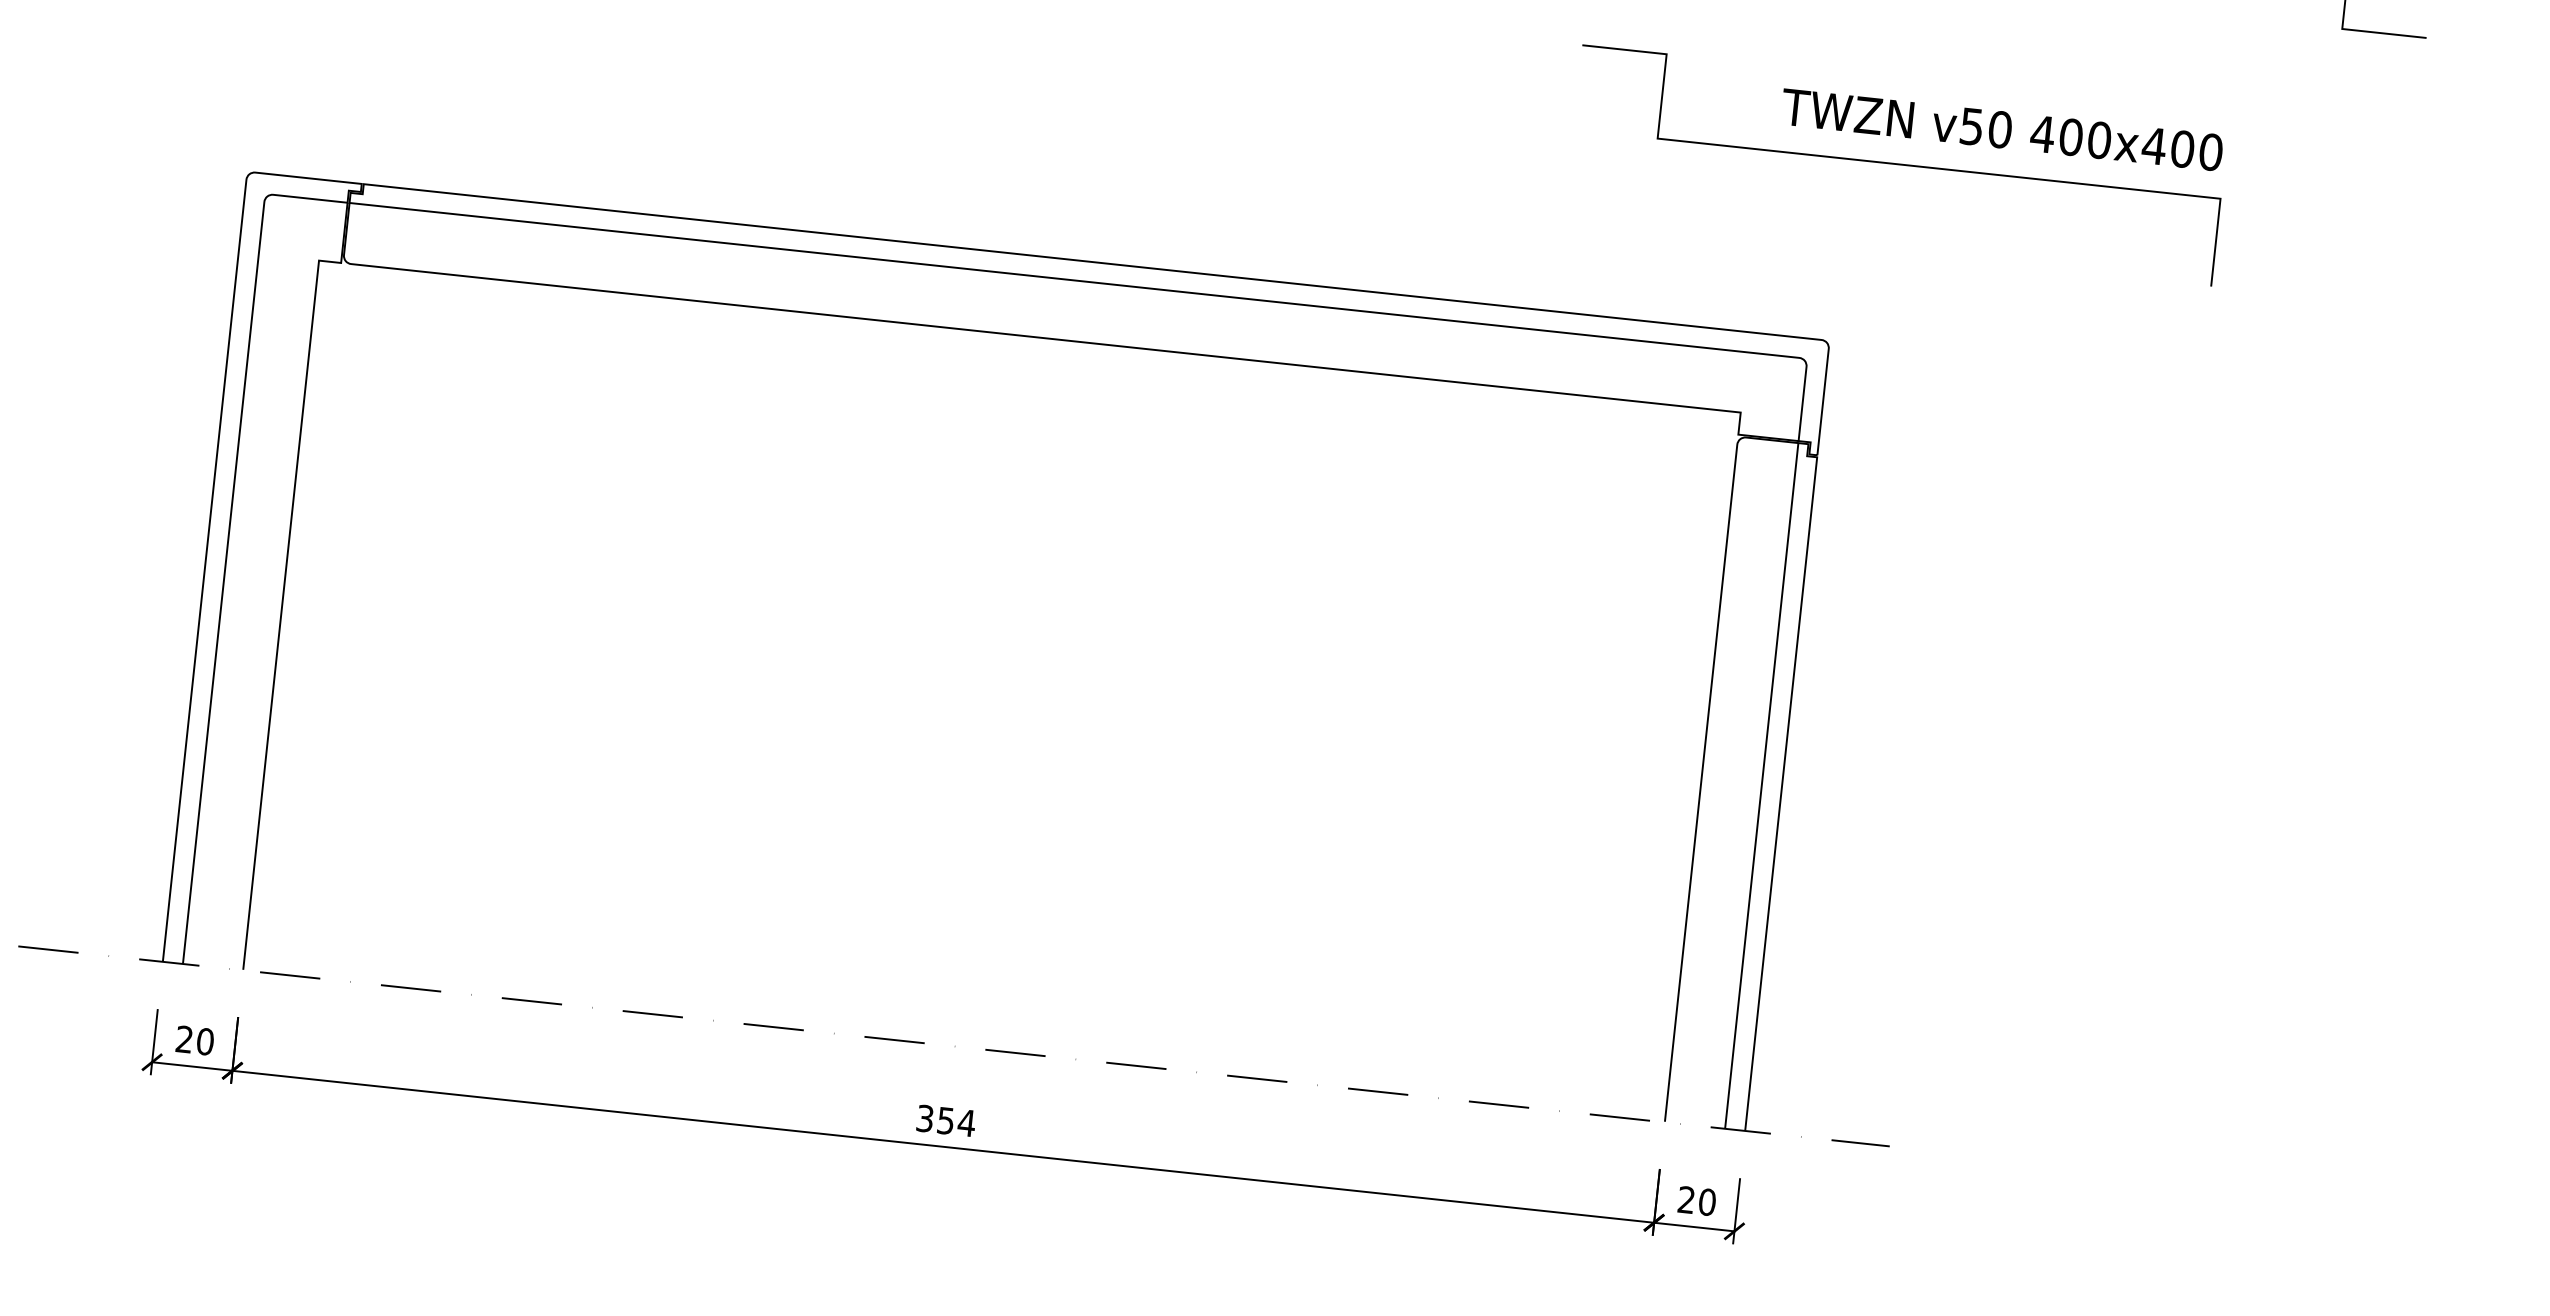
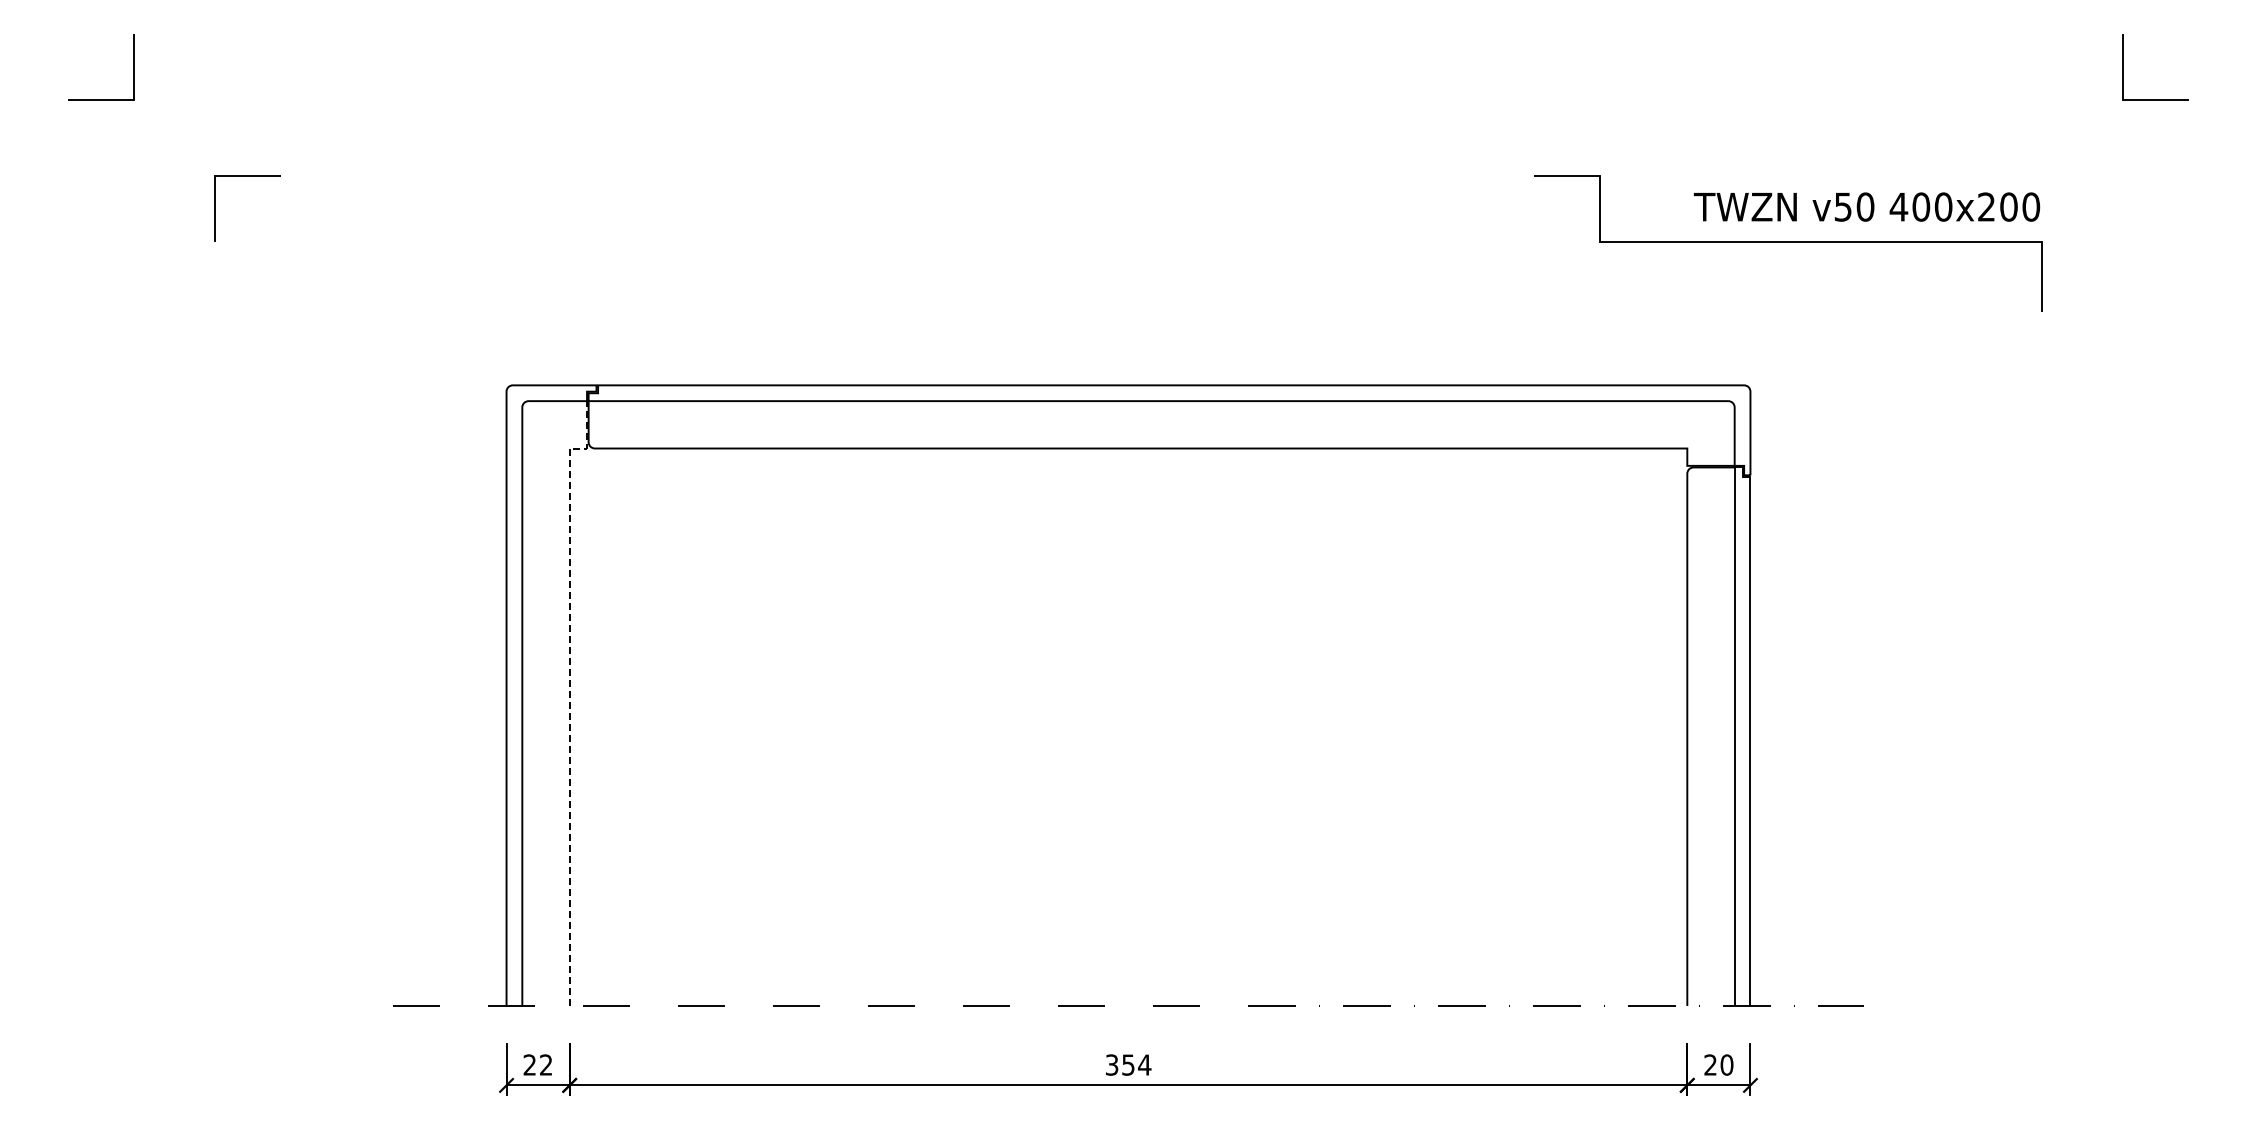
text: (2154, 145) -> (1986, 206), 400x400 -> 400x200
line: (285, 572) -> (569, 693), solid -> dashed
text: (204, 1040) -> (545, 1064), 20 -> 22

